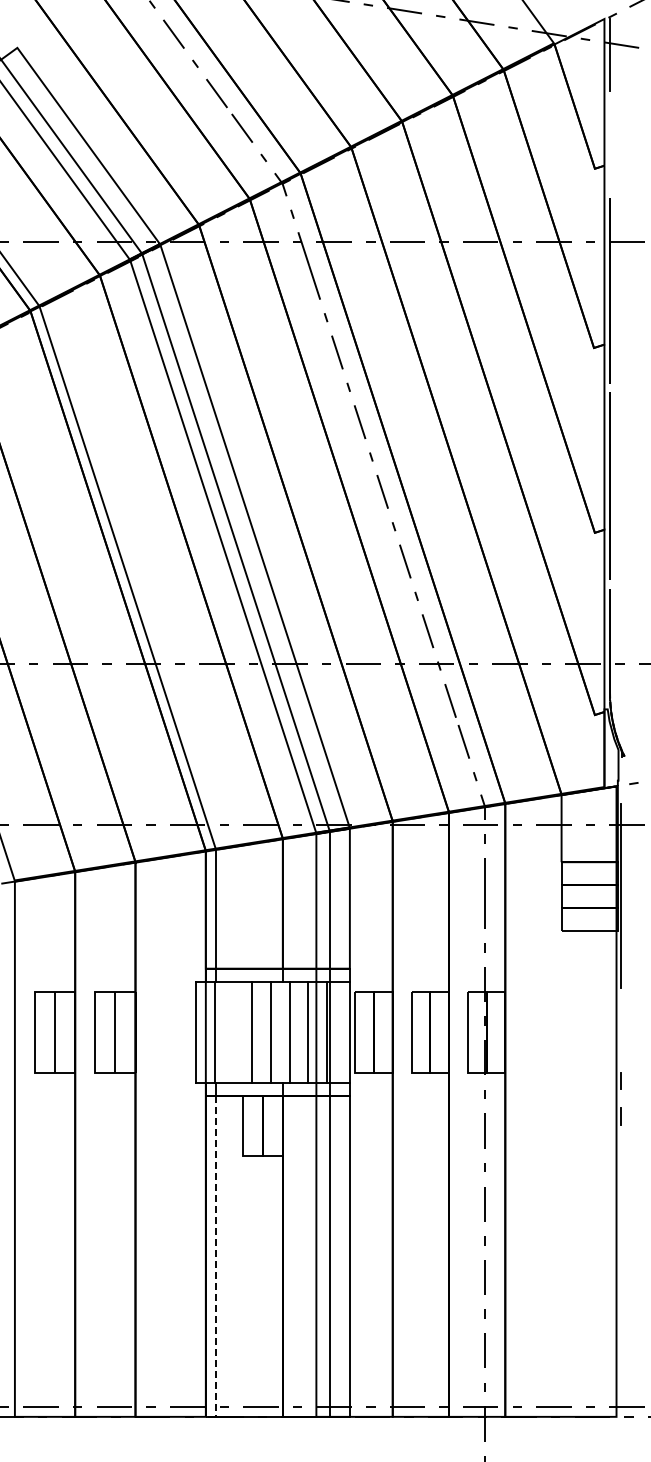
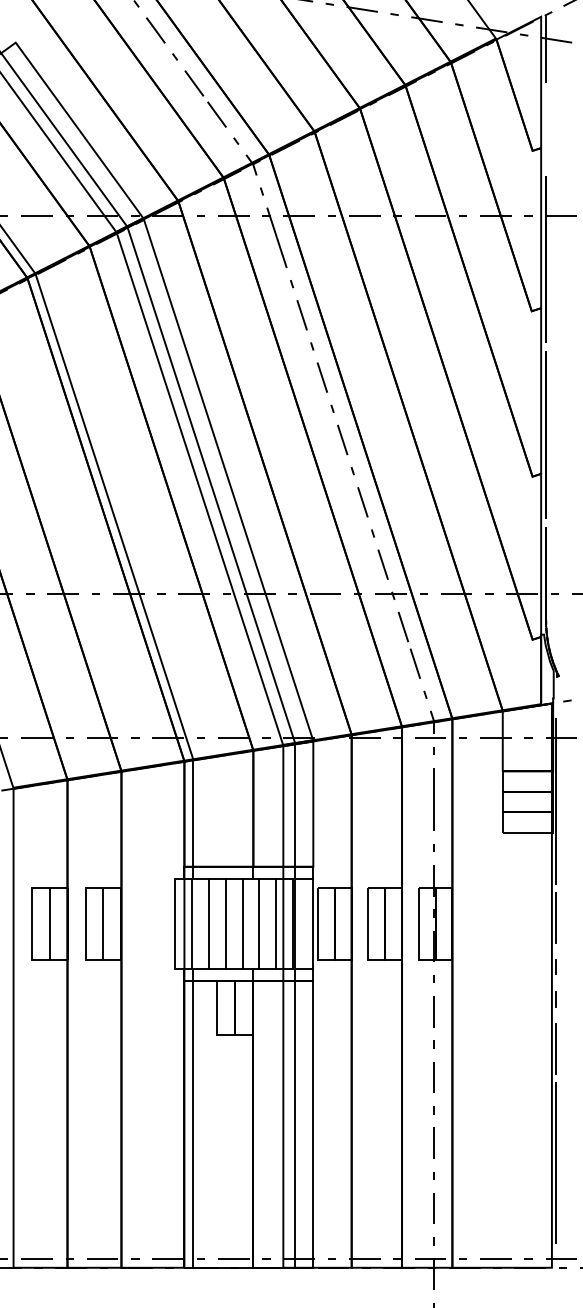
line: (621, 1025) -> (556, 917), added
line: (233, 1032) -> (209, 923), added
line: (621, 1171) -> (556, 1048), added
line: (215, 1256) -> (193, 1124), dashed -> solid
line: (621, 1299) -> (556, 1162), added

